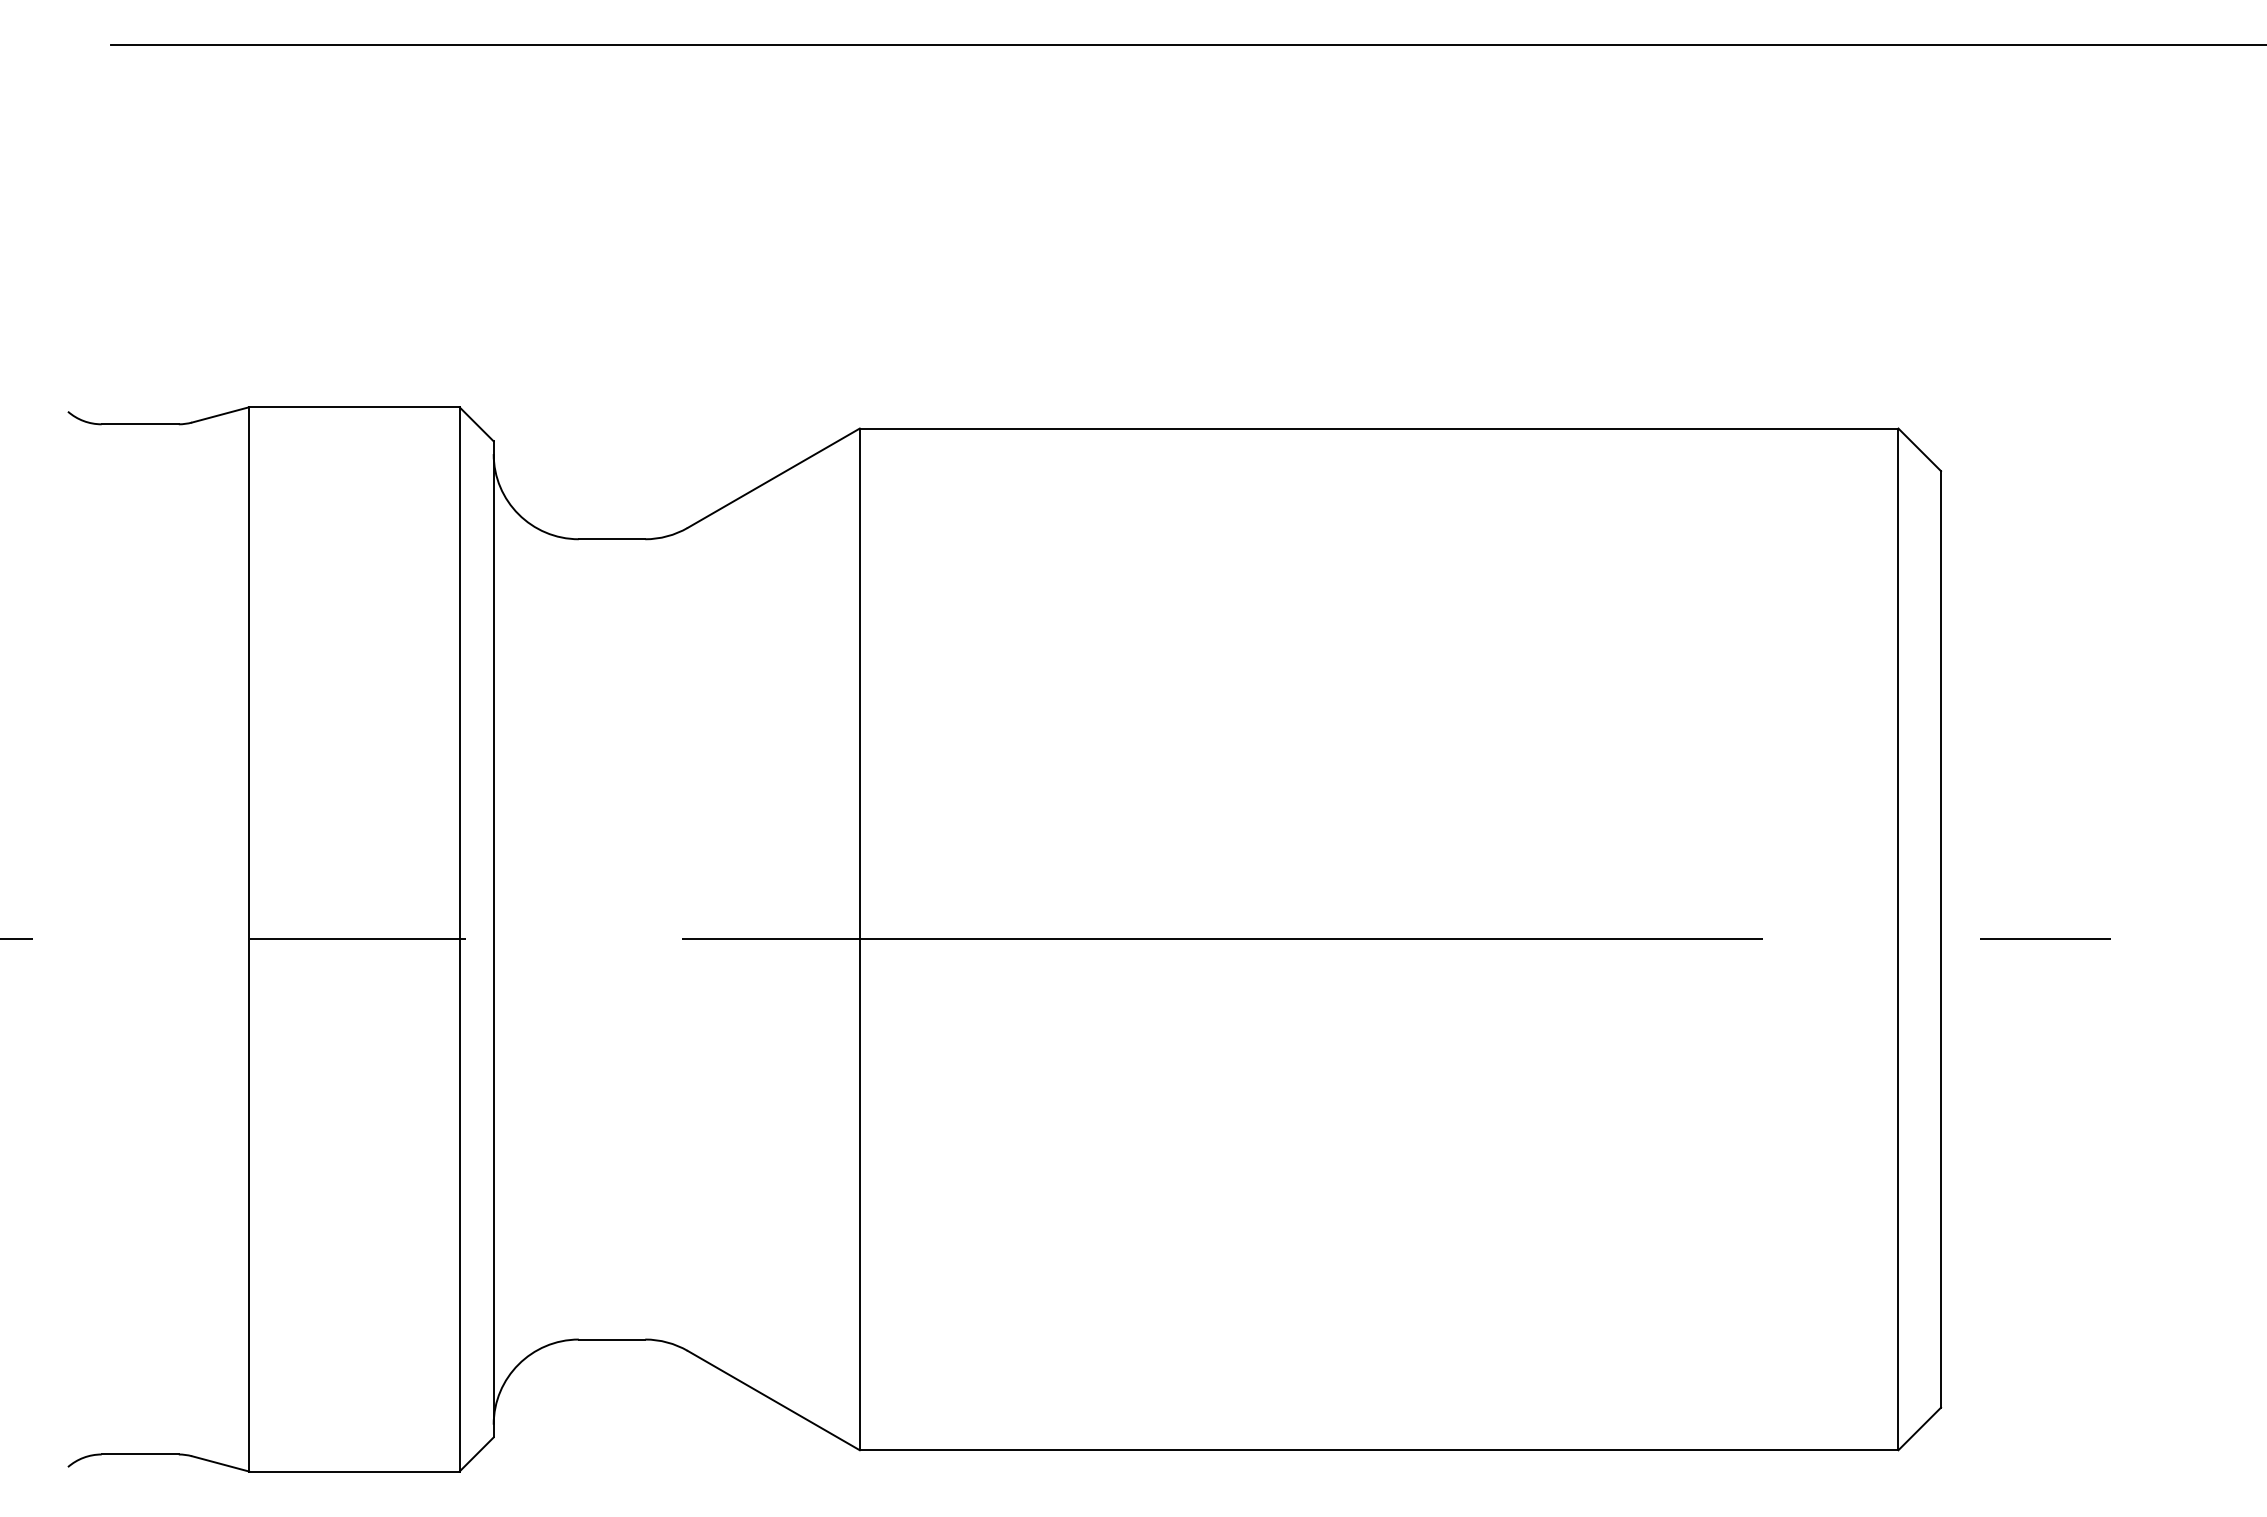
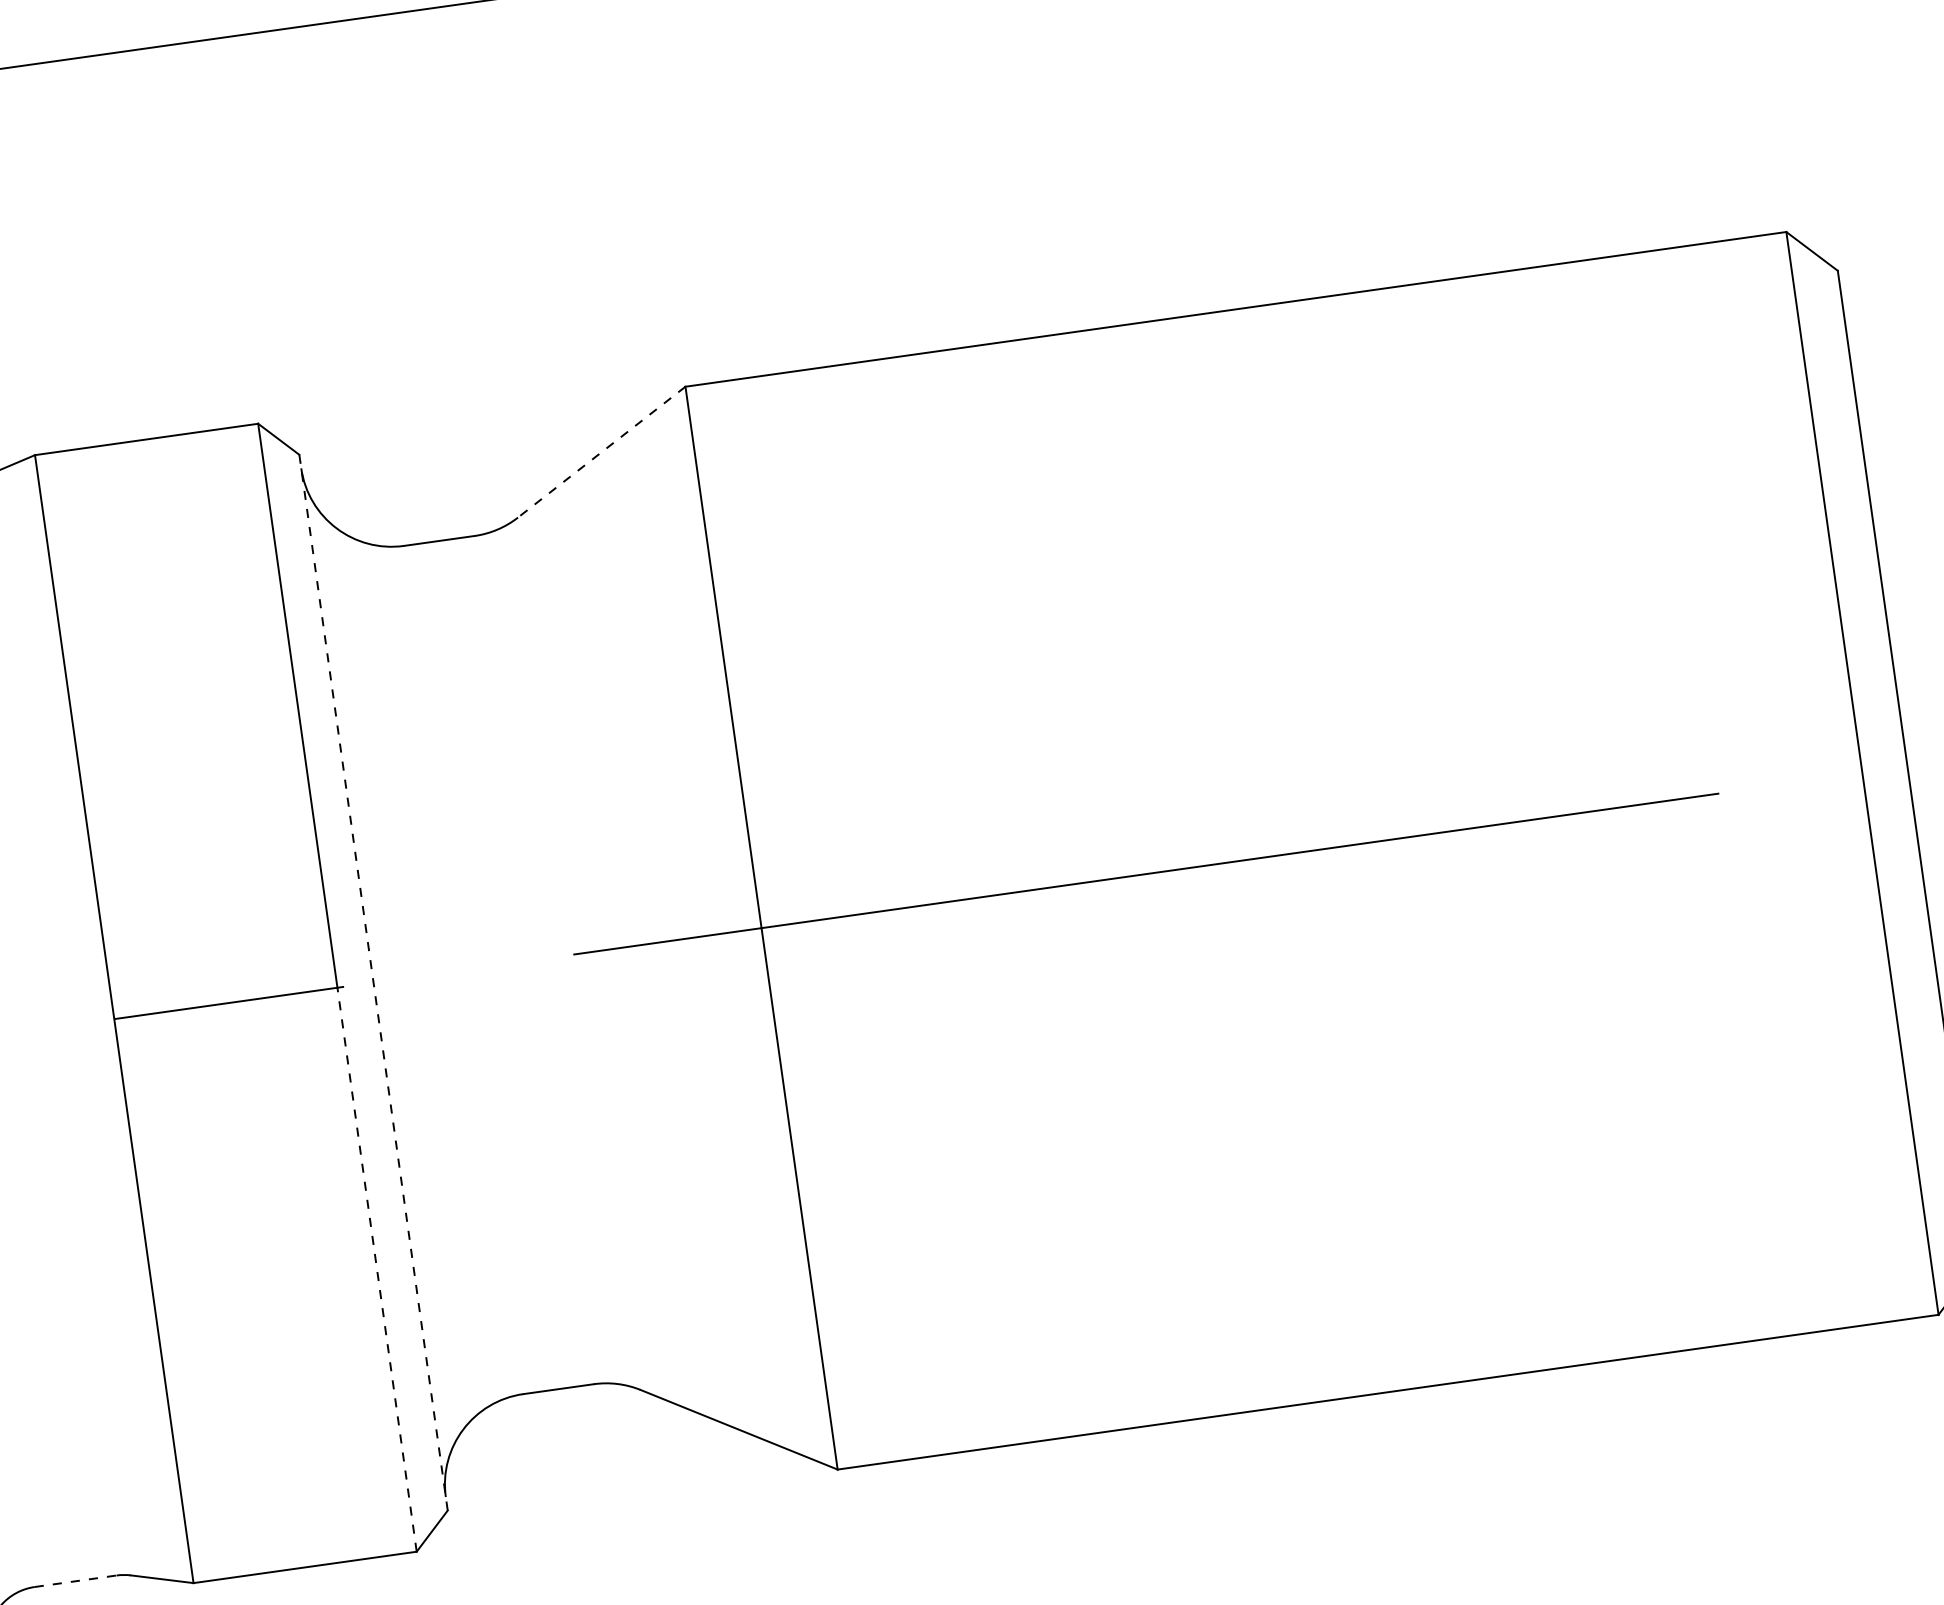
line: (773, 478) -> (601, 452), solid -> dashed
line: (493, 939) -> (373, 982), solid -> dashed
line: (459, 1204) -> (376, 1268), solid -> dashed
line: (140, 1454) -> (75, 1581), solid -> dashed

